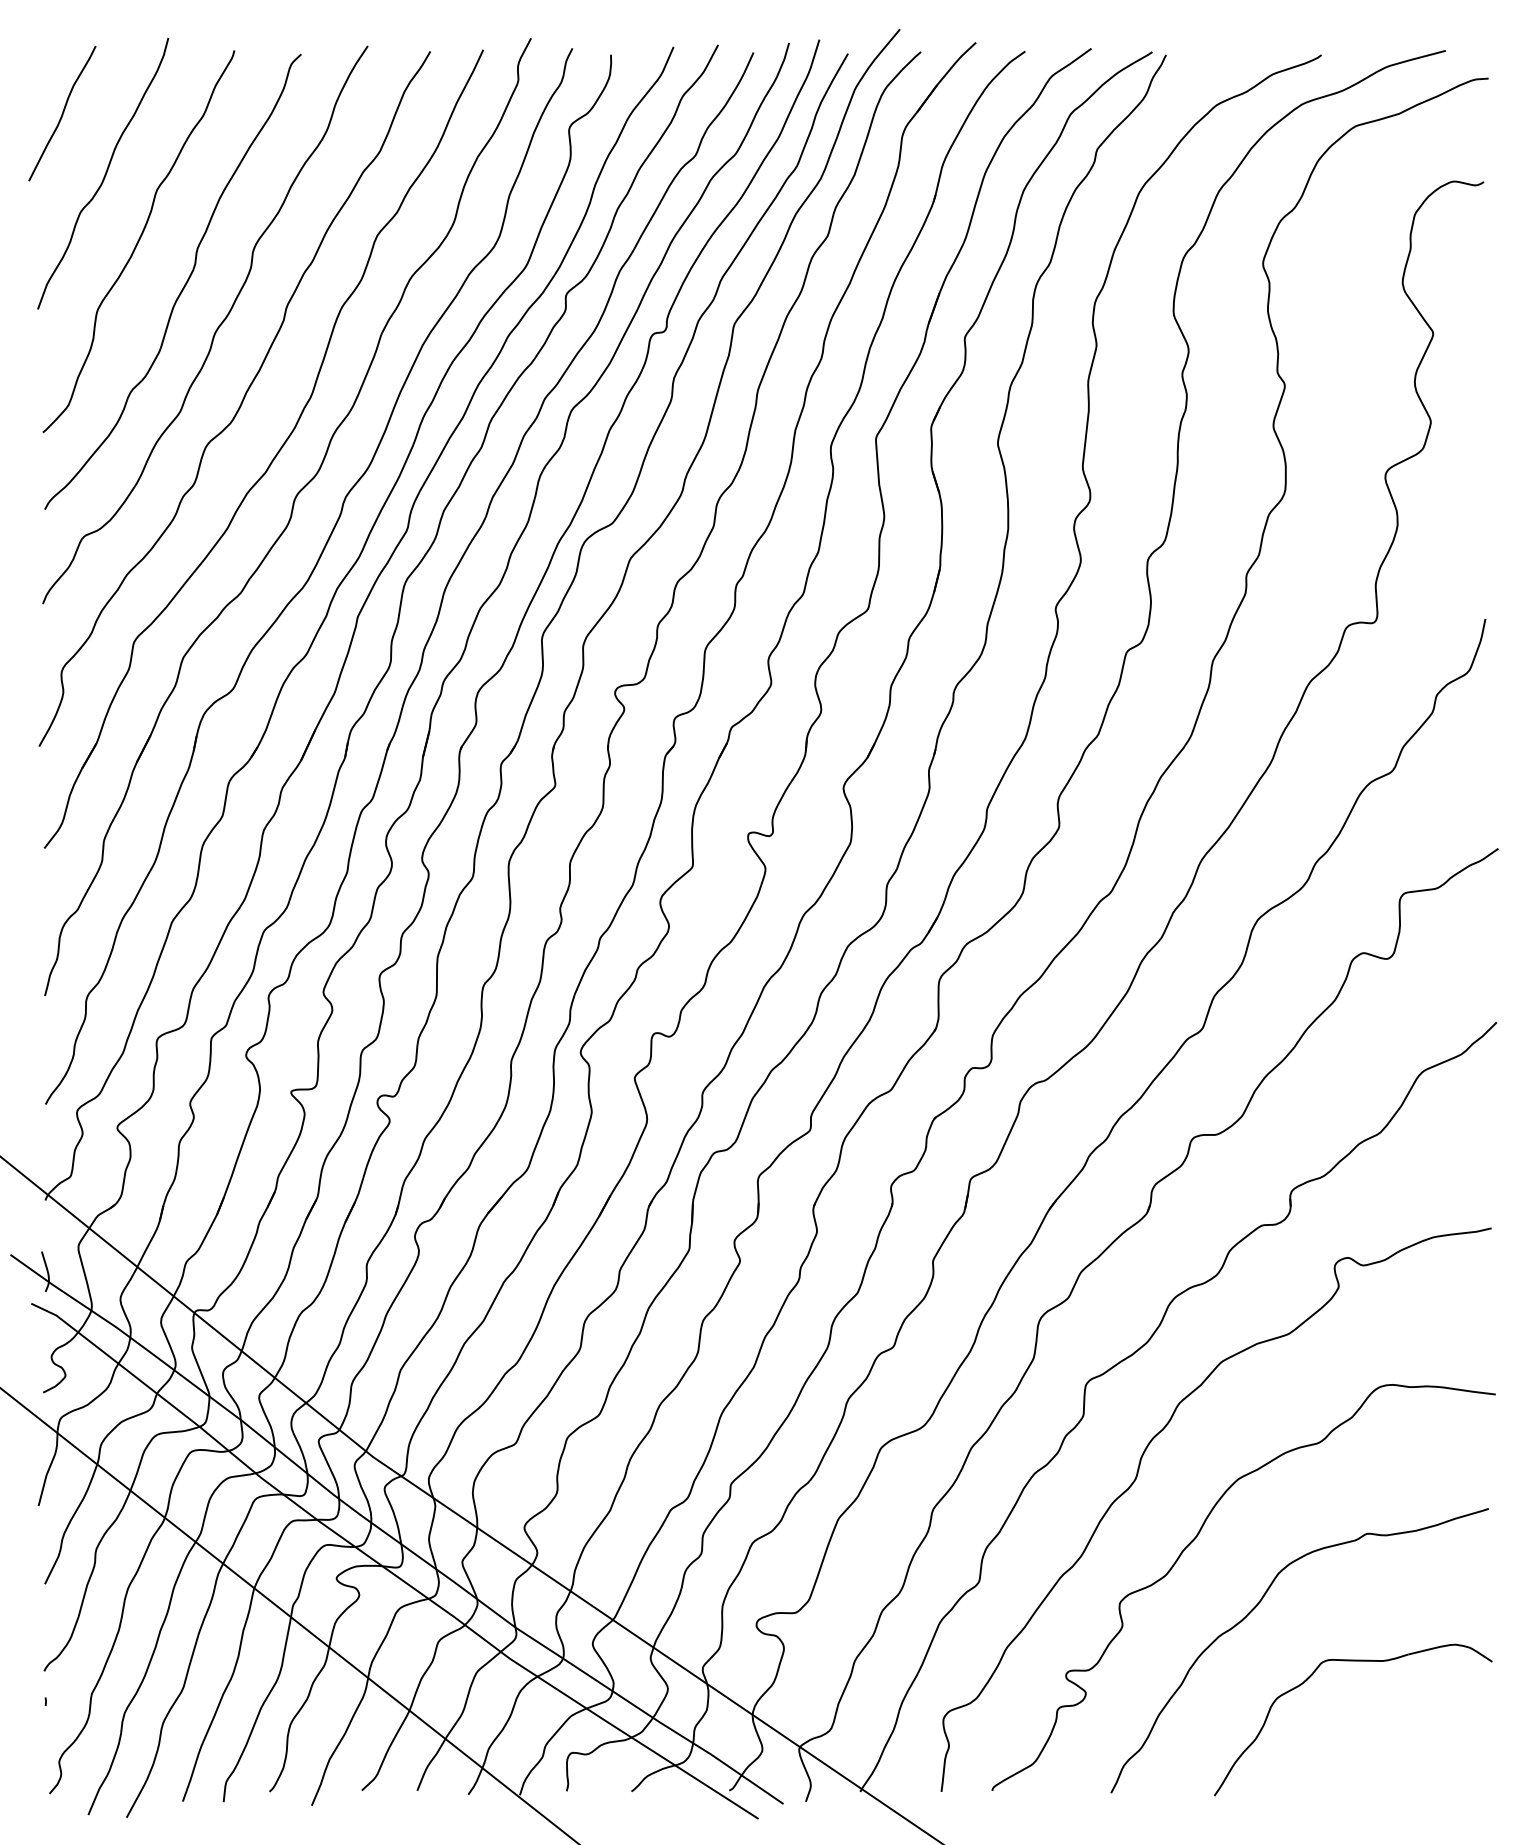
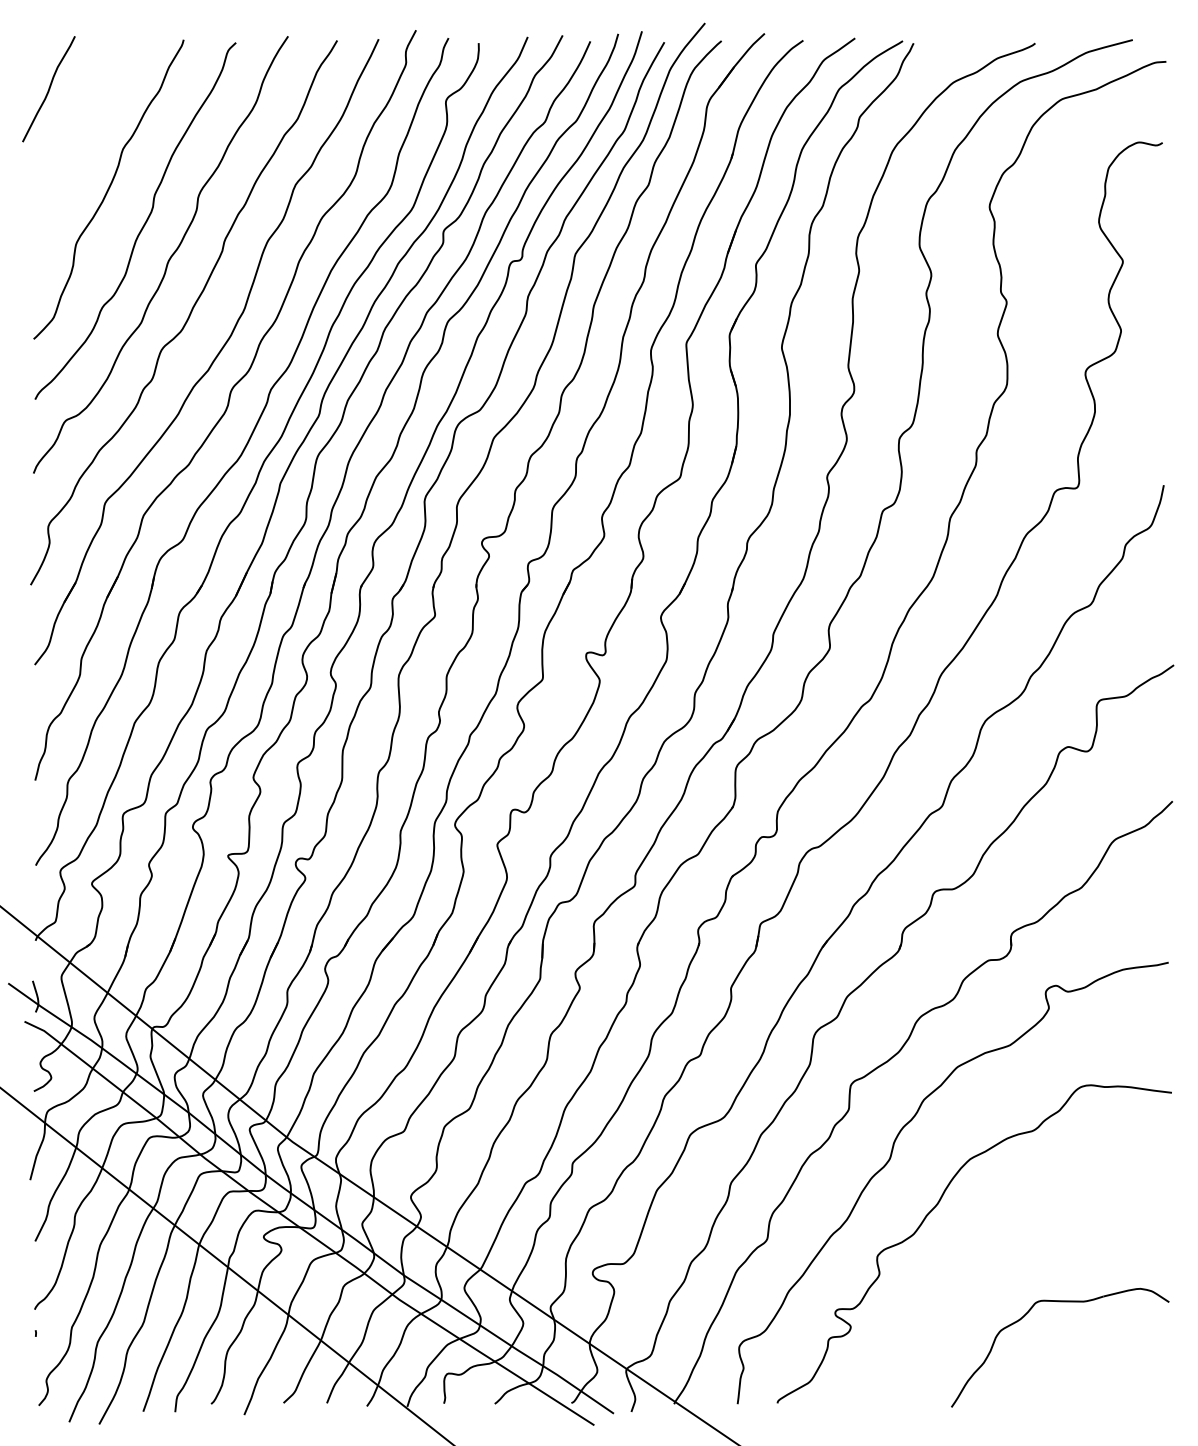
curve: (104, 174) -> (81, 136), removed
curve: (1256, 1607) -> (984, 1259), removed

